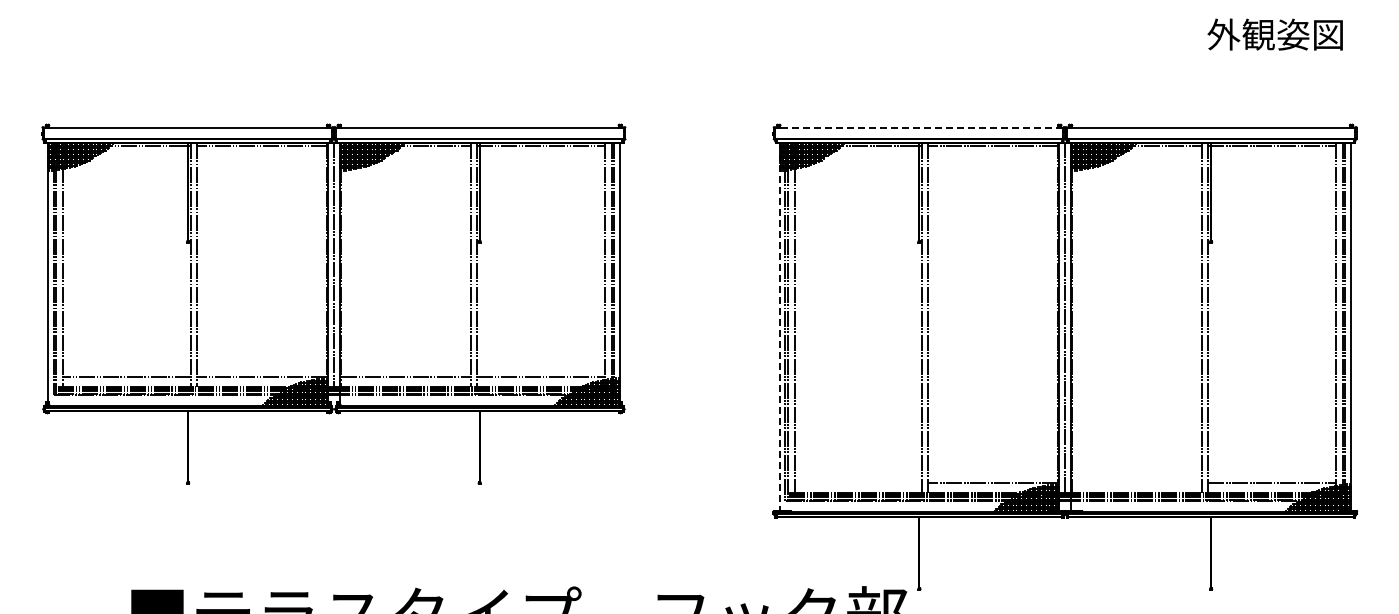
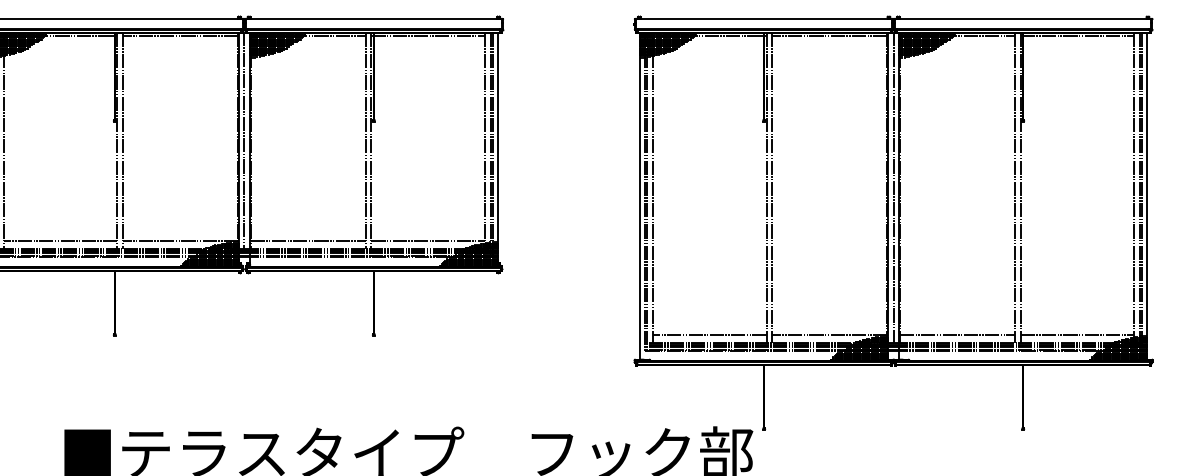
line: (918, 127) -> (763, 19), dashed -> solid
line: (779, 327) -> (639, 196), dashed -> solid
line: (858, 483) -> (710, 335), added
line: (1137, 483) -> (957, 335), added

